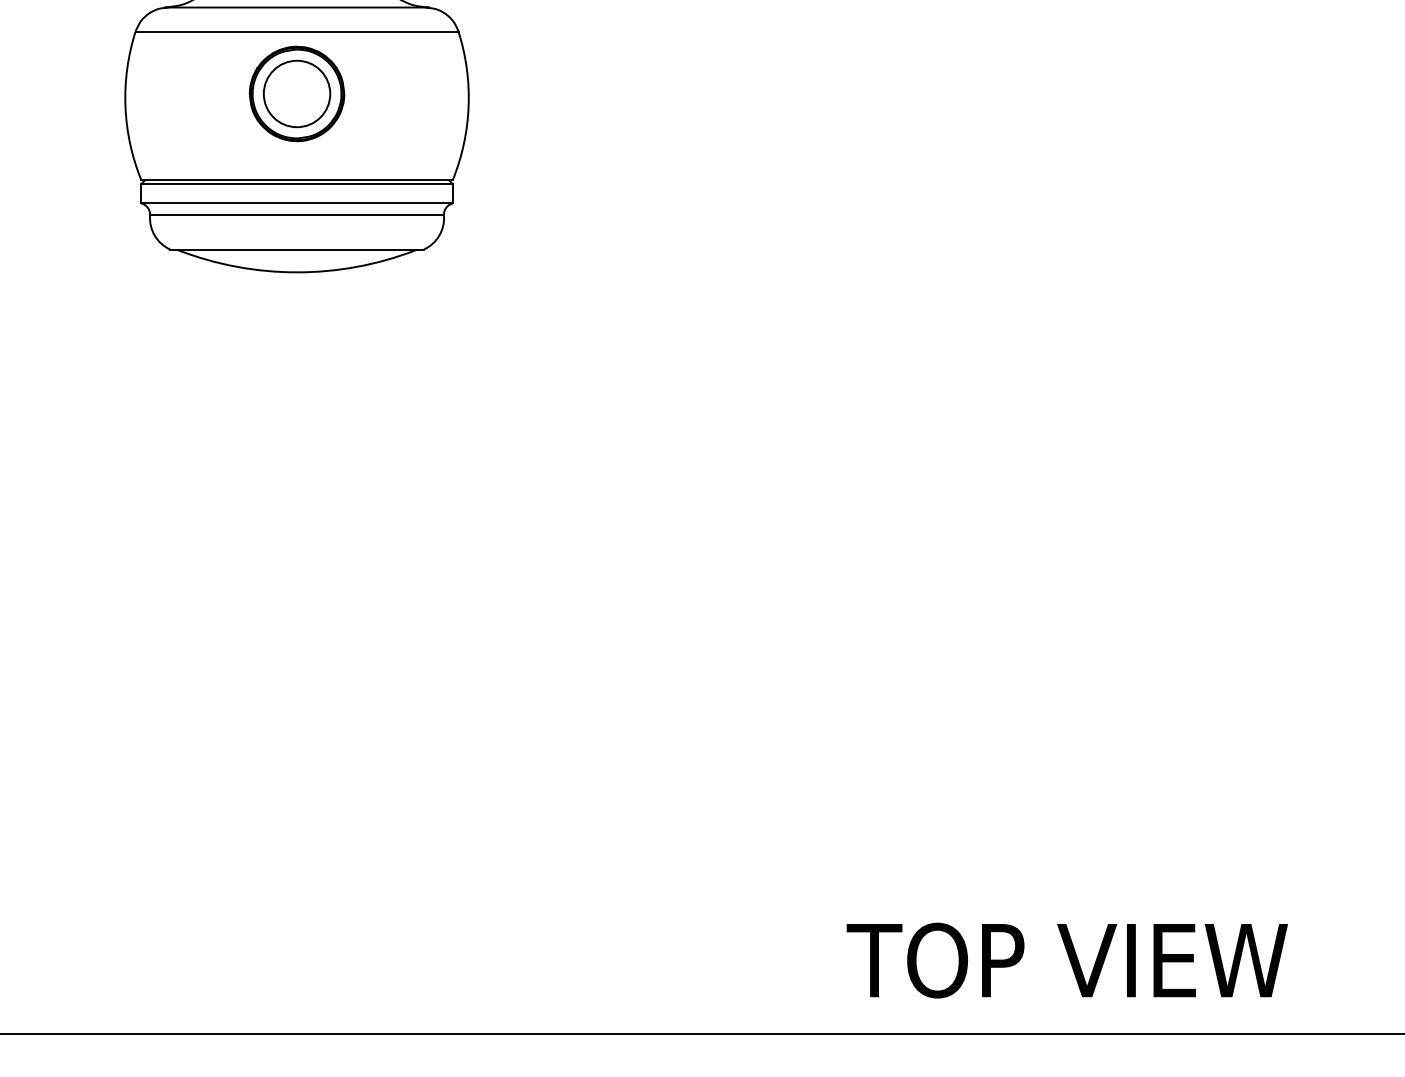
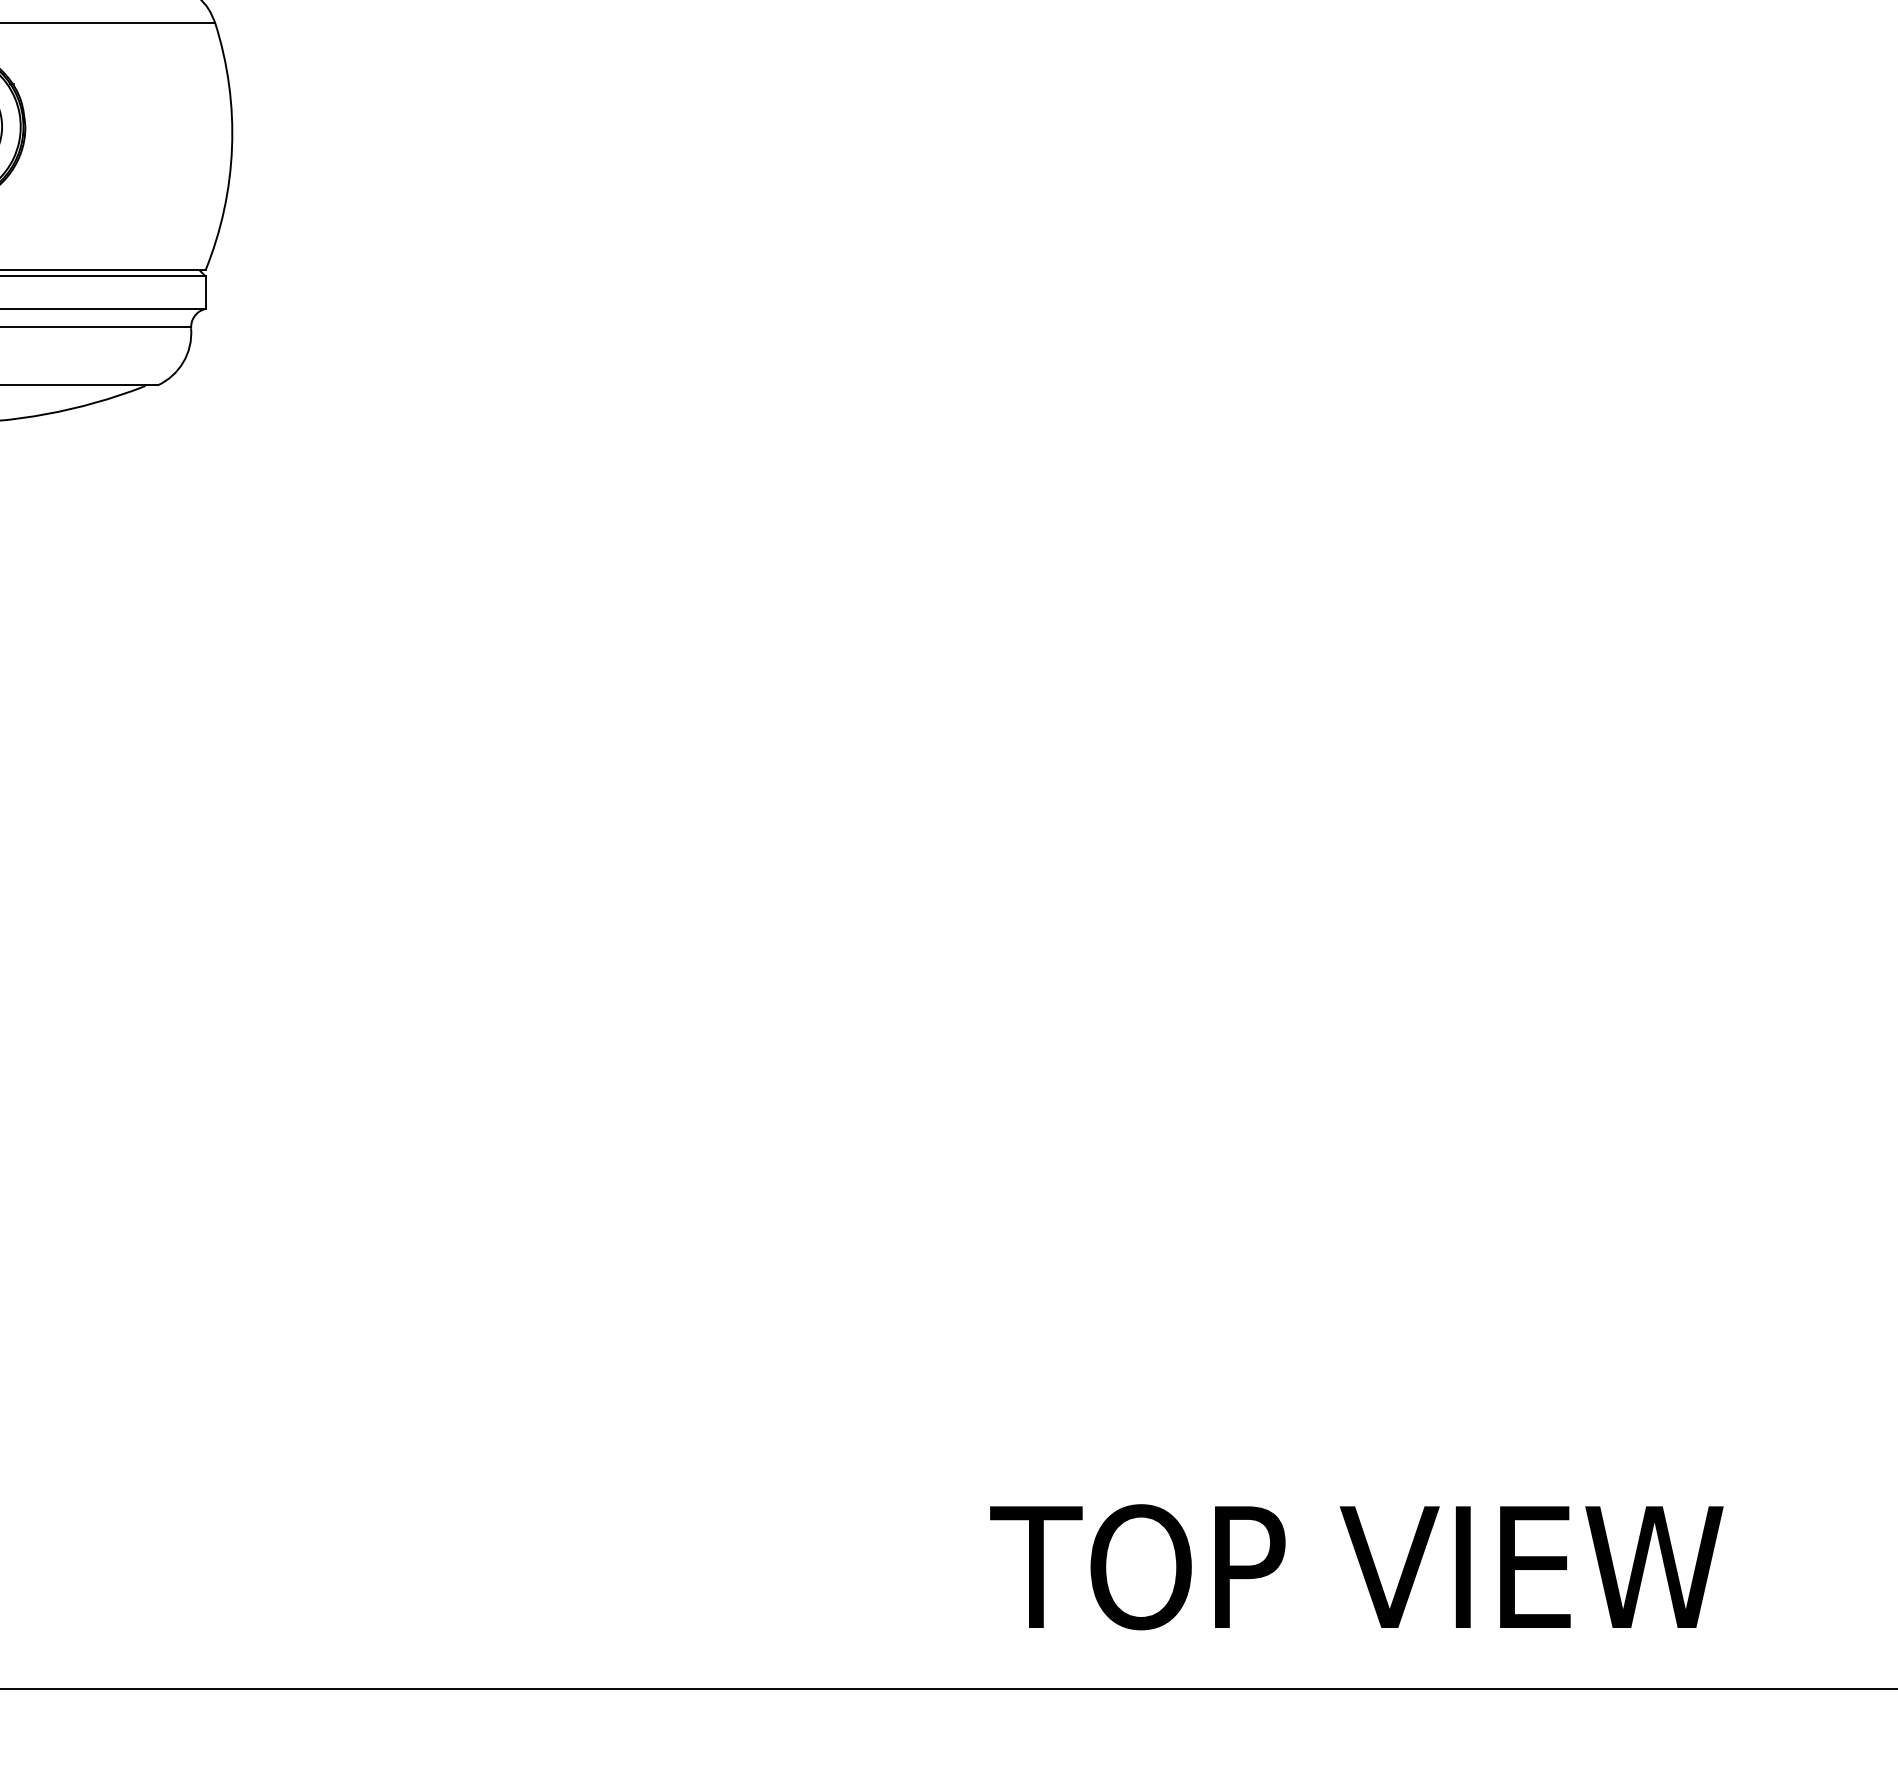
text: (1066, 960) -> (1355, 1567), moved

